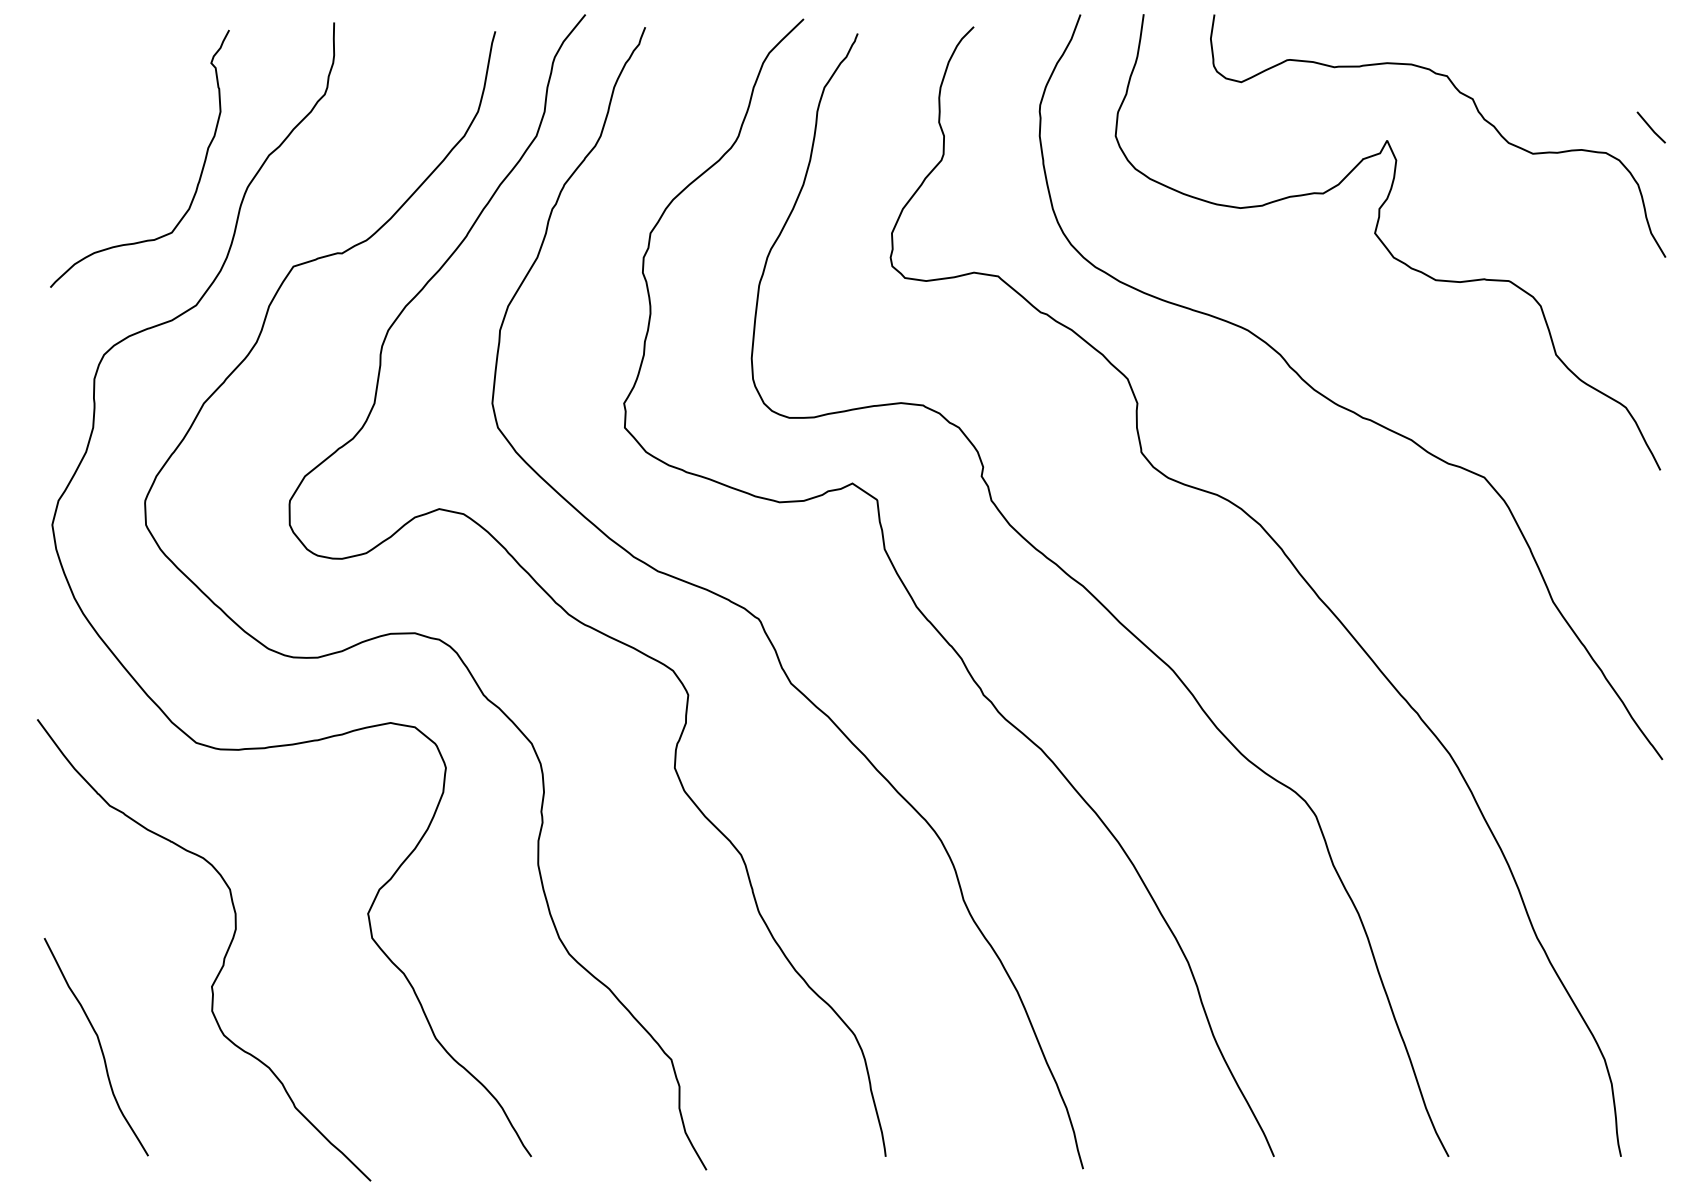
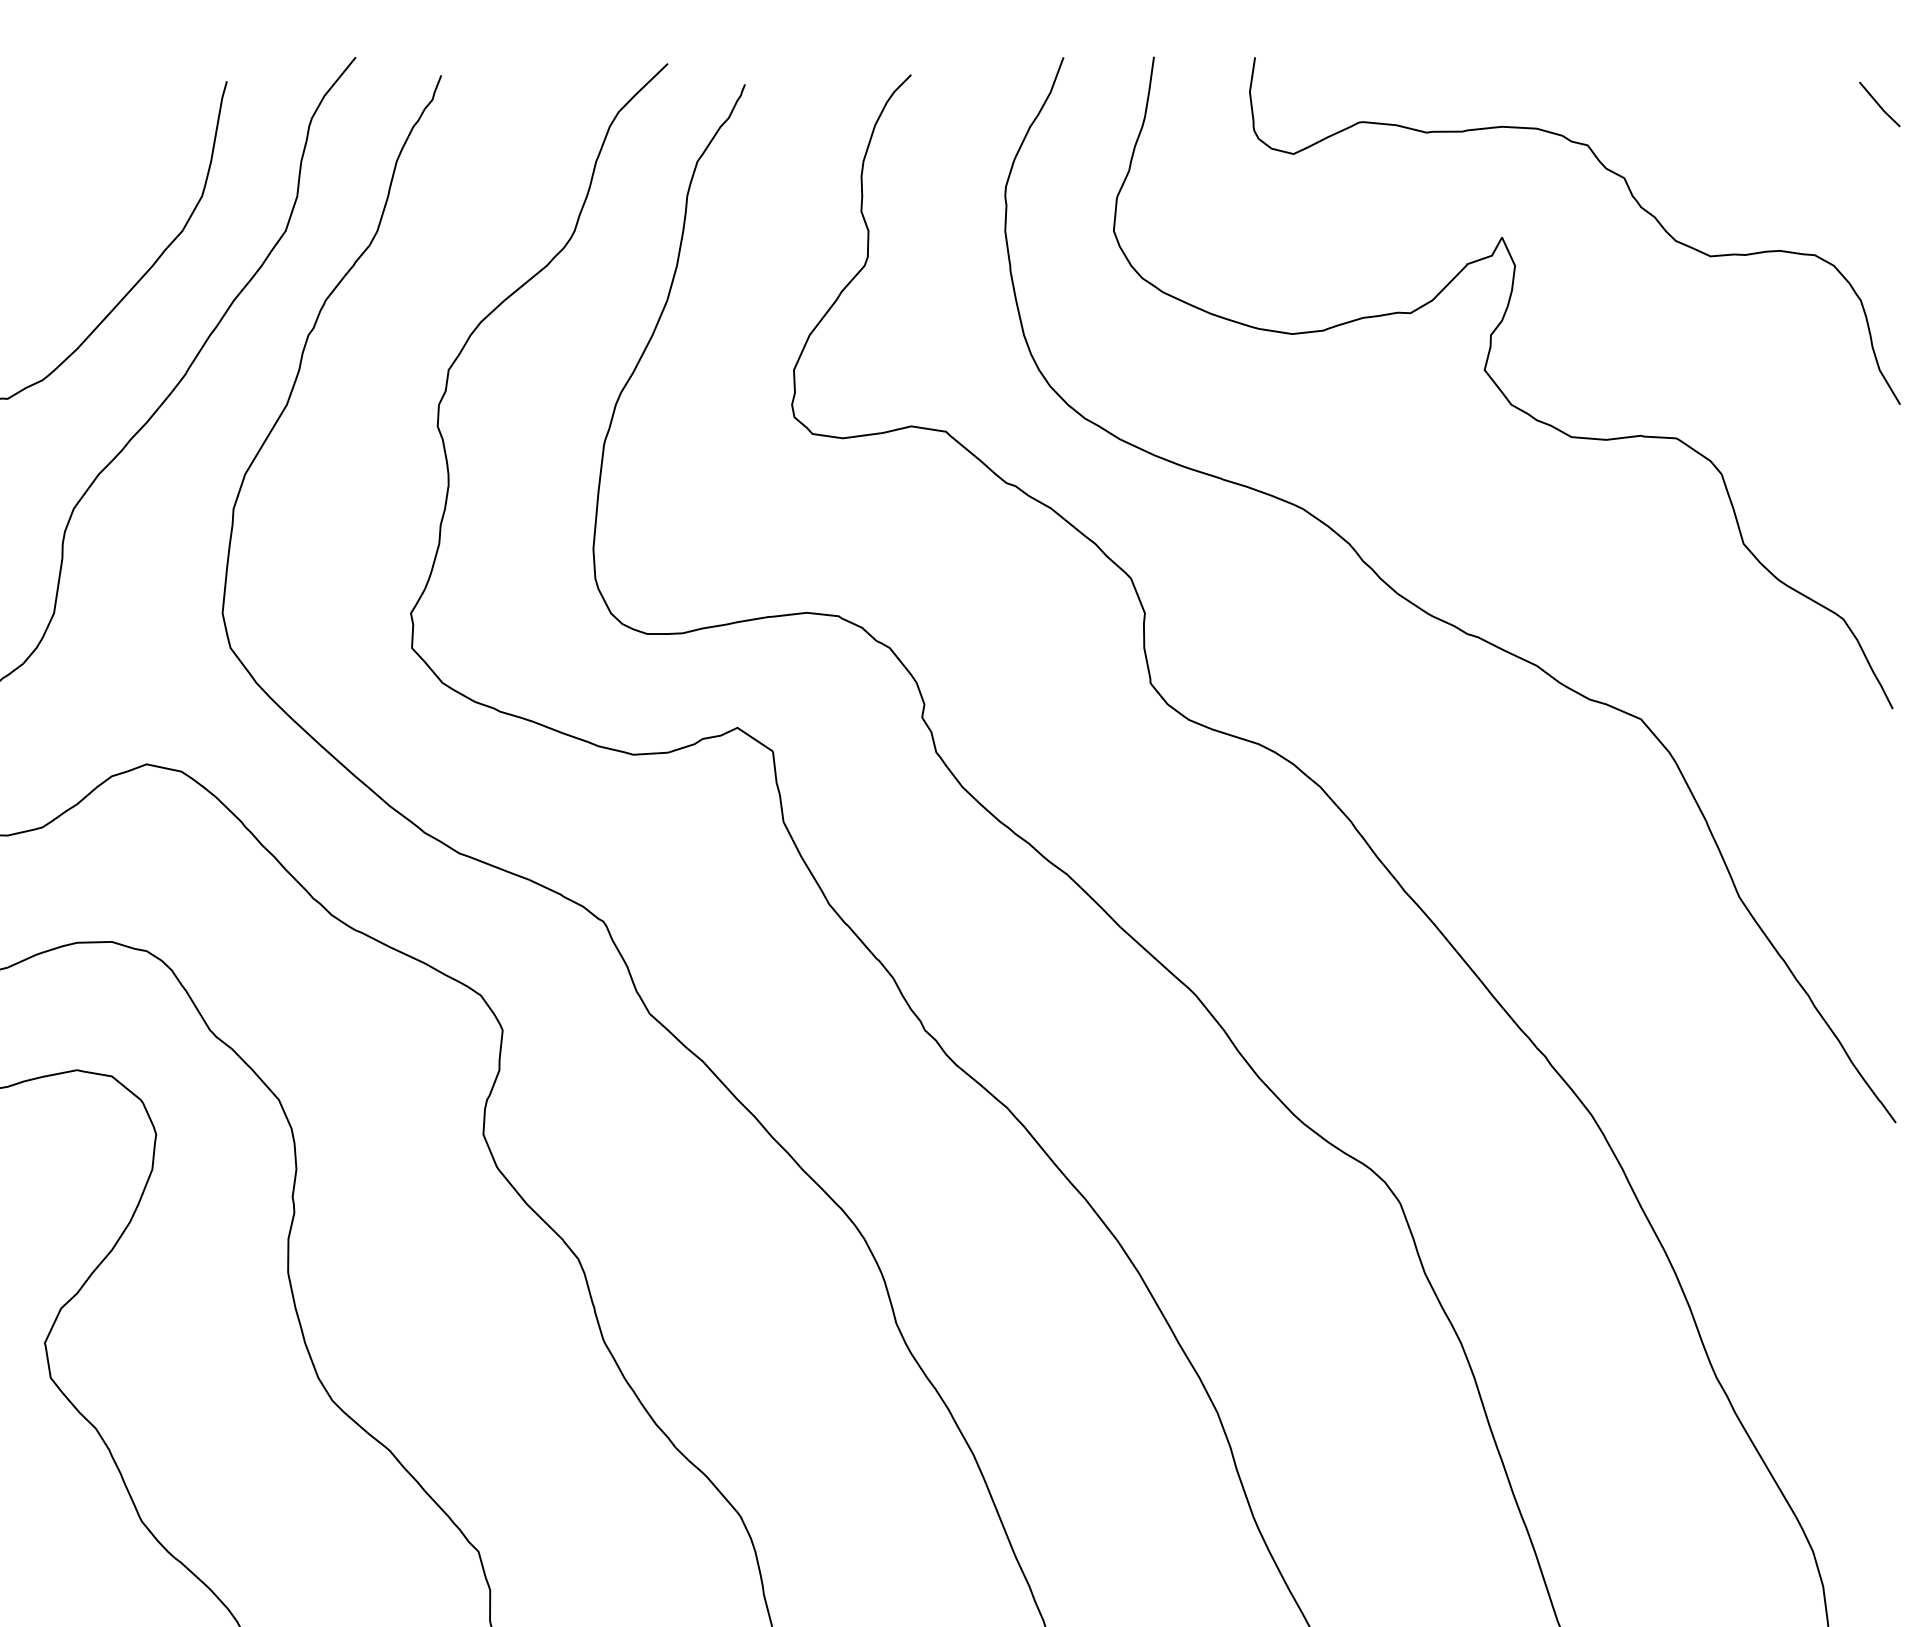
line: (1650, 127) -> (1878, 104), moved

